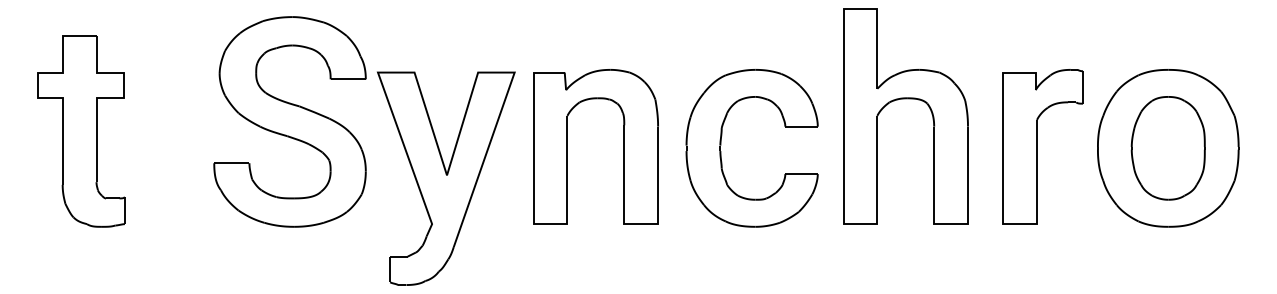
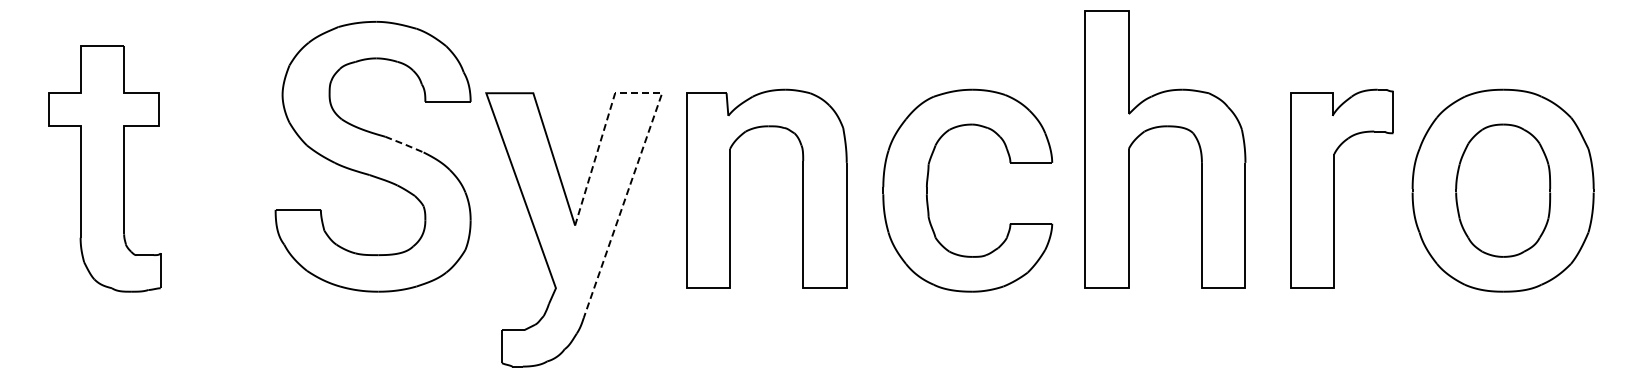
line: (507, 90) -> (653, 116), solid -> dashed
line: (315, 112) -> (405, 144), solid -> dashed

